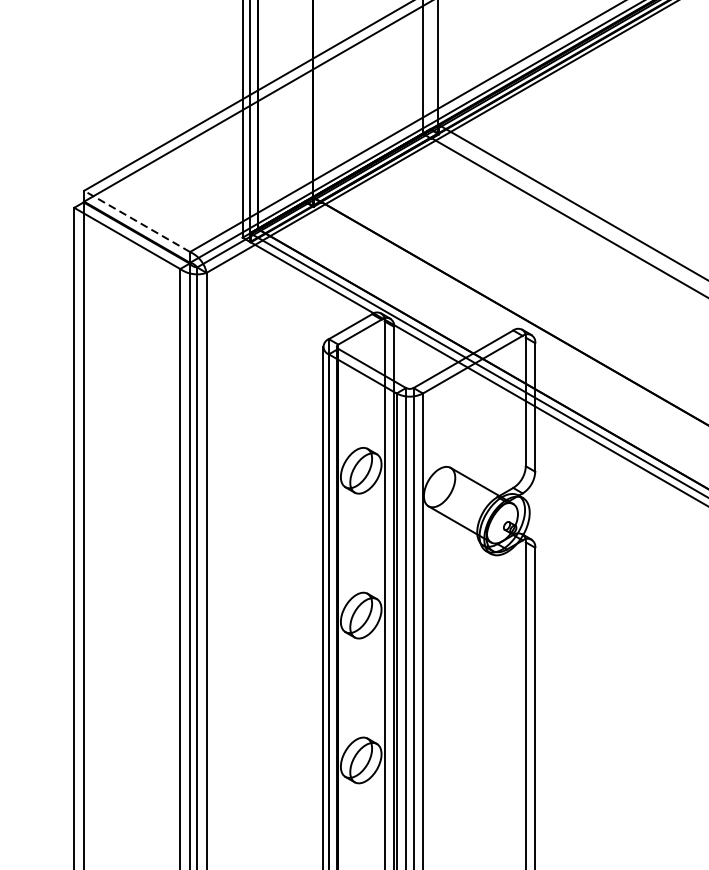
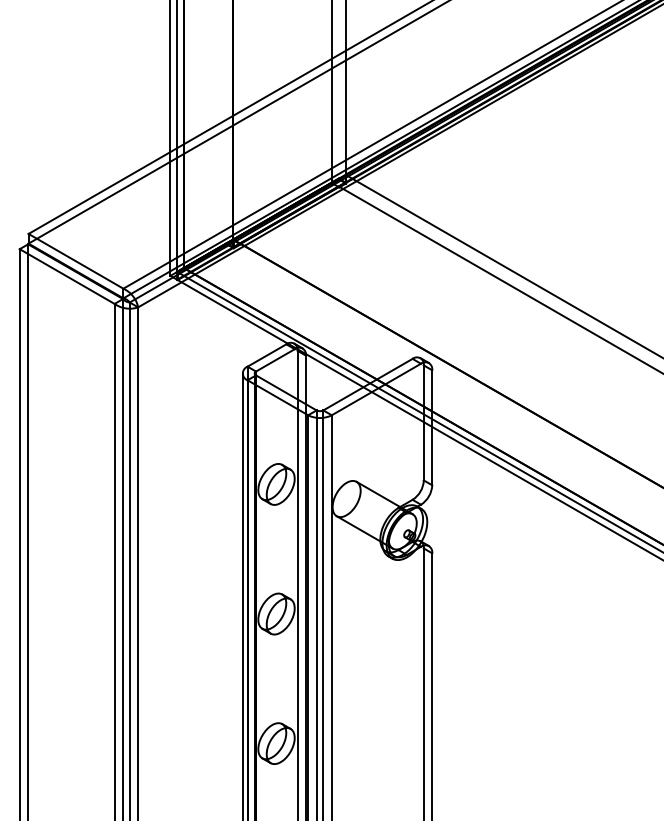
line: (137, 221) -> (76, 261), dashed -> solid

